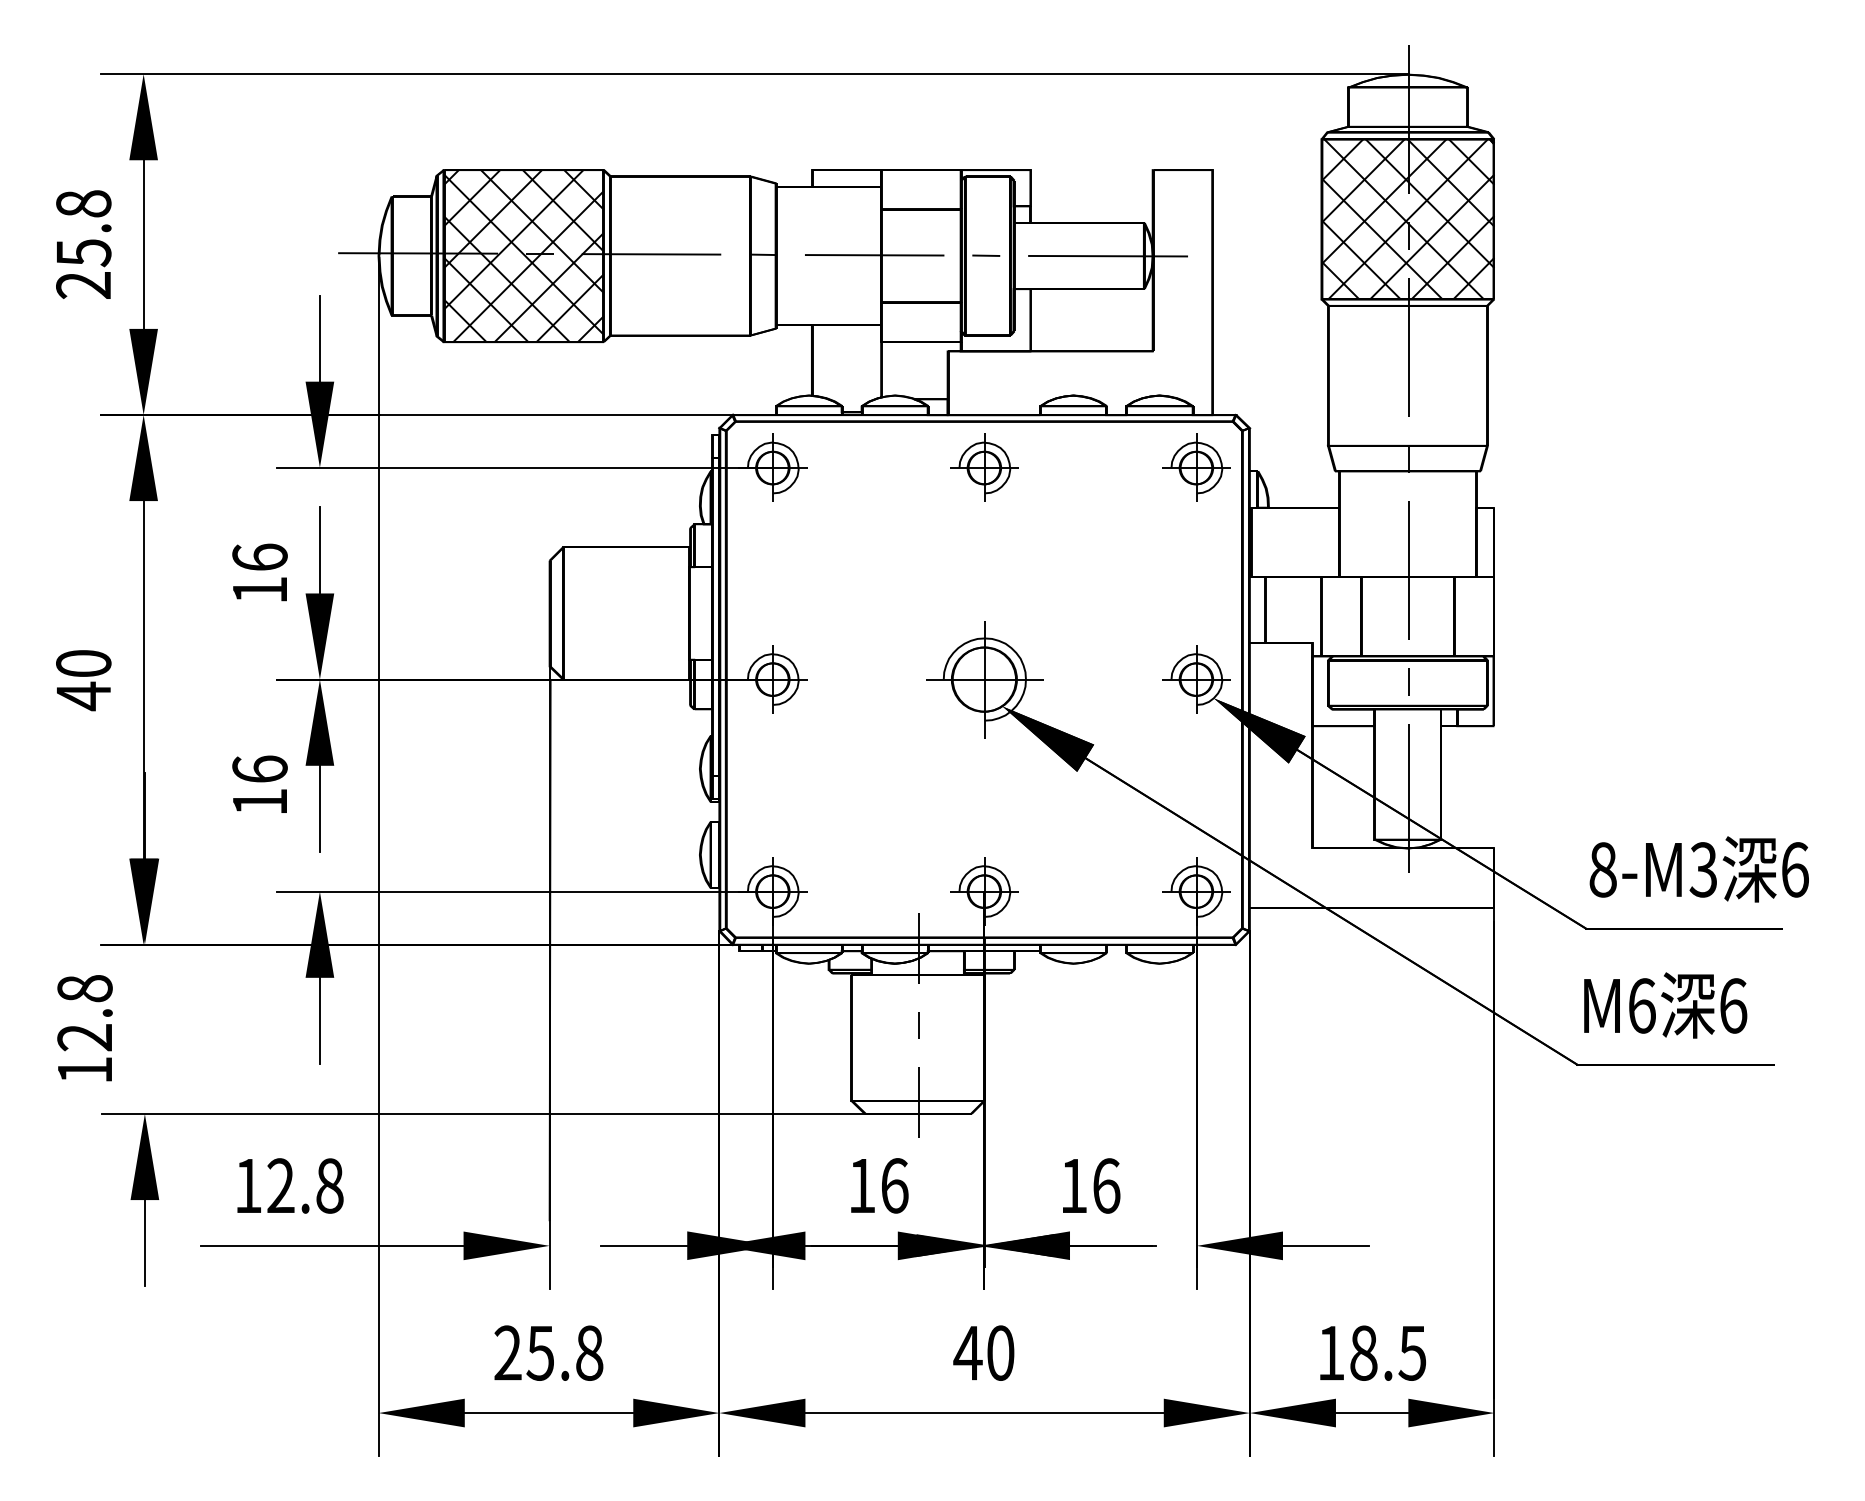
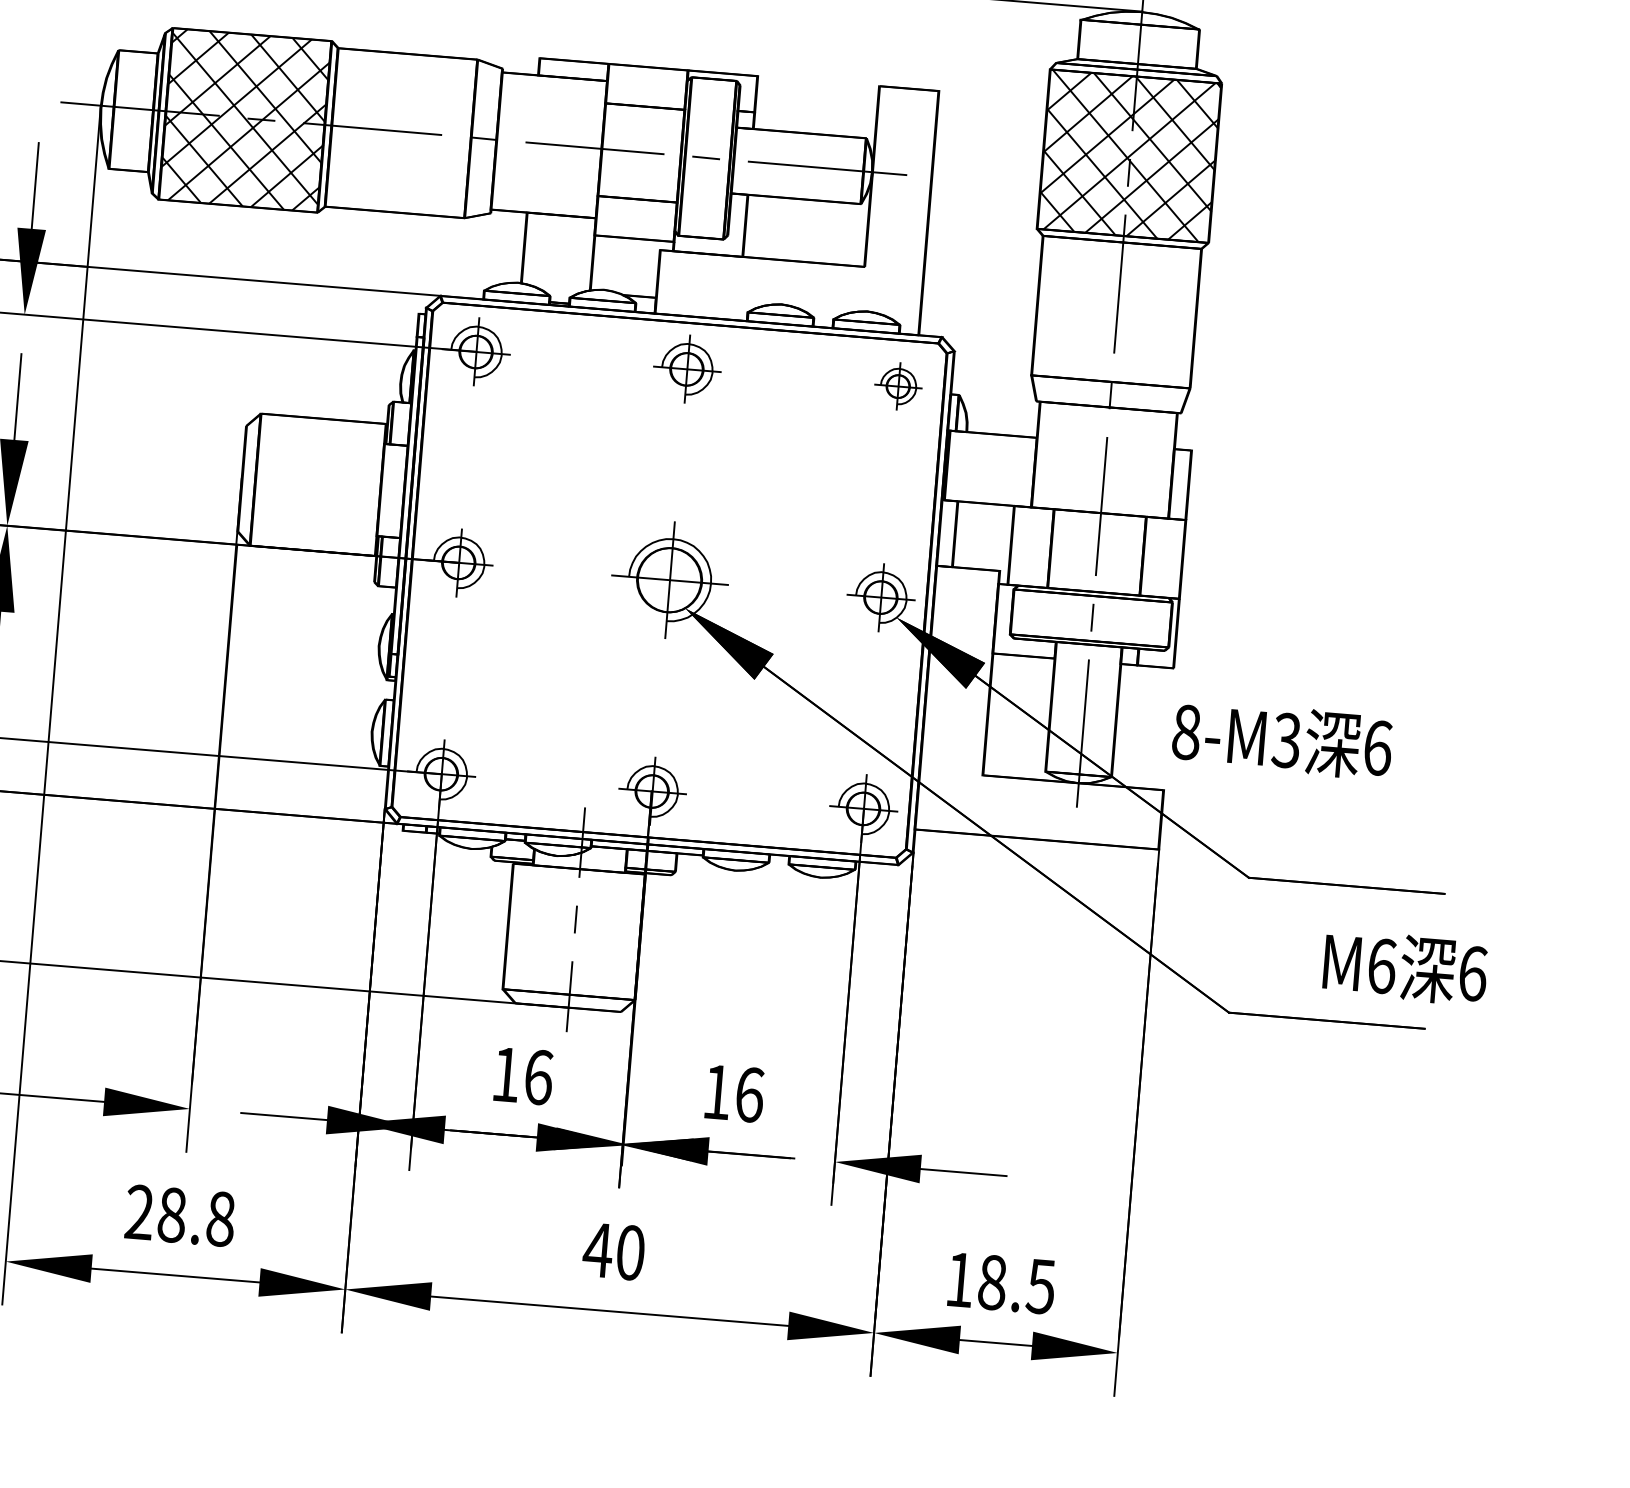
part: (1196, 467) -> (898, 386), size x0.7
text: (1698, 869) -> (1281, 739), moved
text: (1665, 1005) -> (1405, 967), moved
text: (540, 1352) -> (172, 1214), 25.8 -> 28.8

